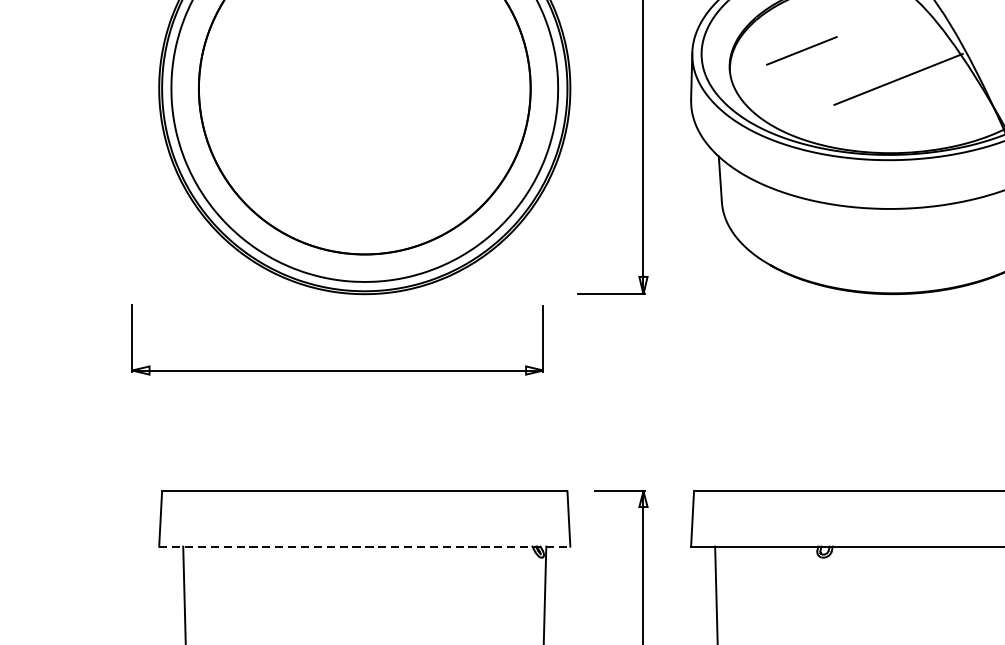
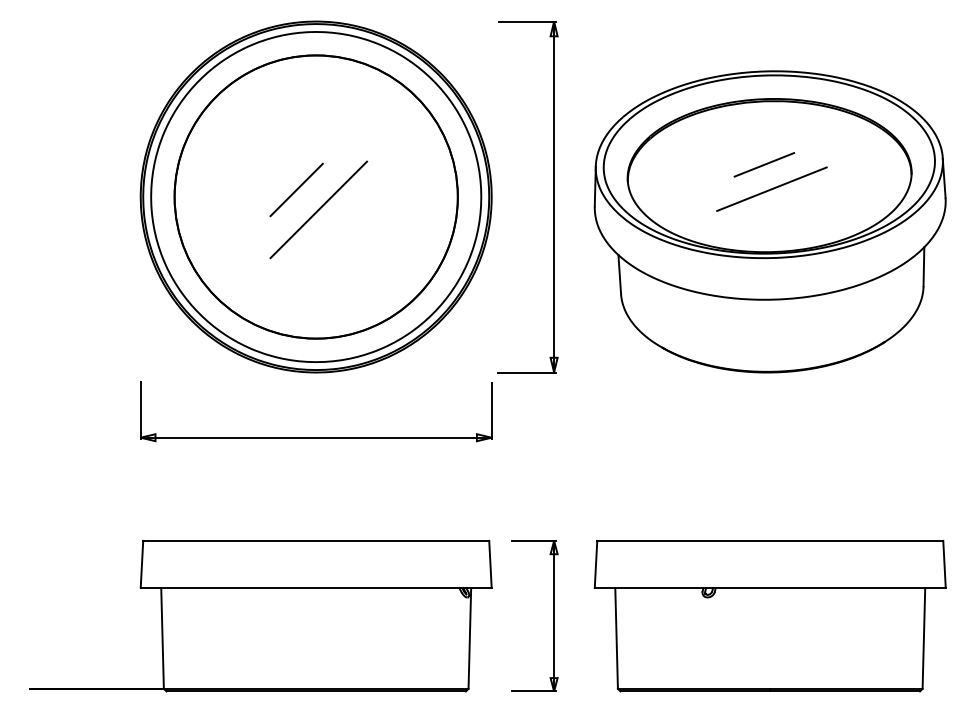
line: (802, 50) -> (764, 164), moved
line: (341, 79) -> (296, 189), added
line: (367, 103) -> (318, 209), added
part: (338, 370) -> (316, 437), moved
line: (365, 547) -> (316, 588), dashed -> solid

